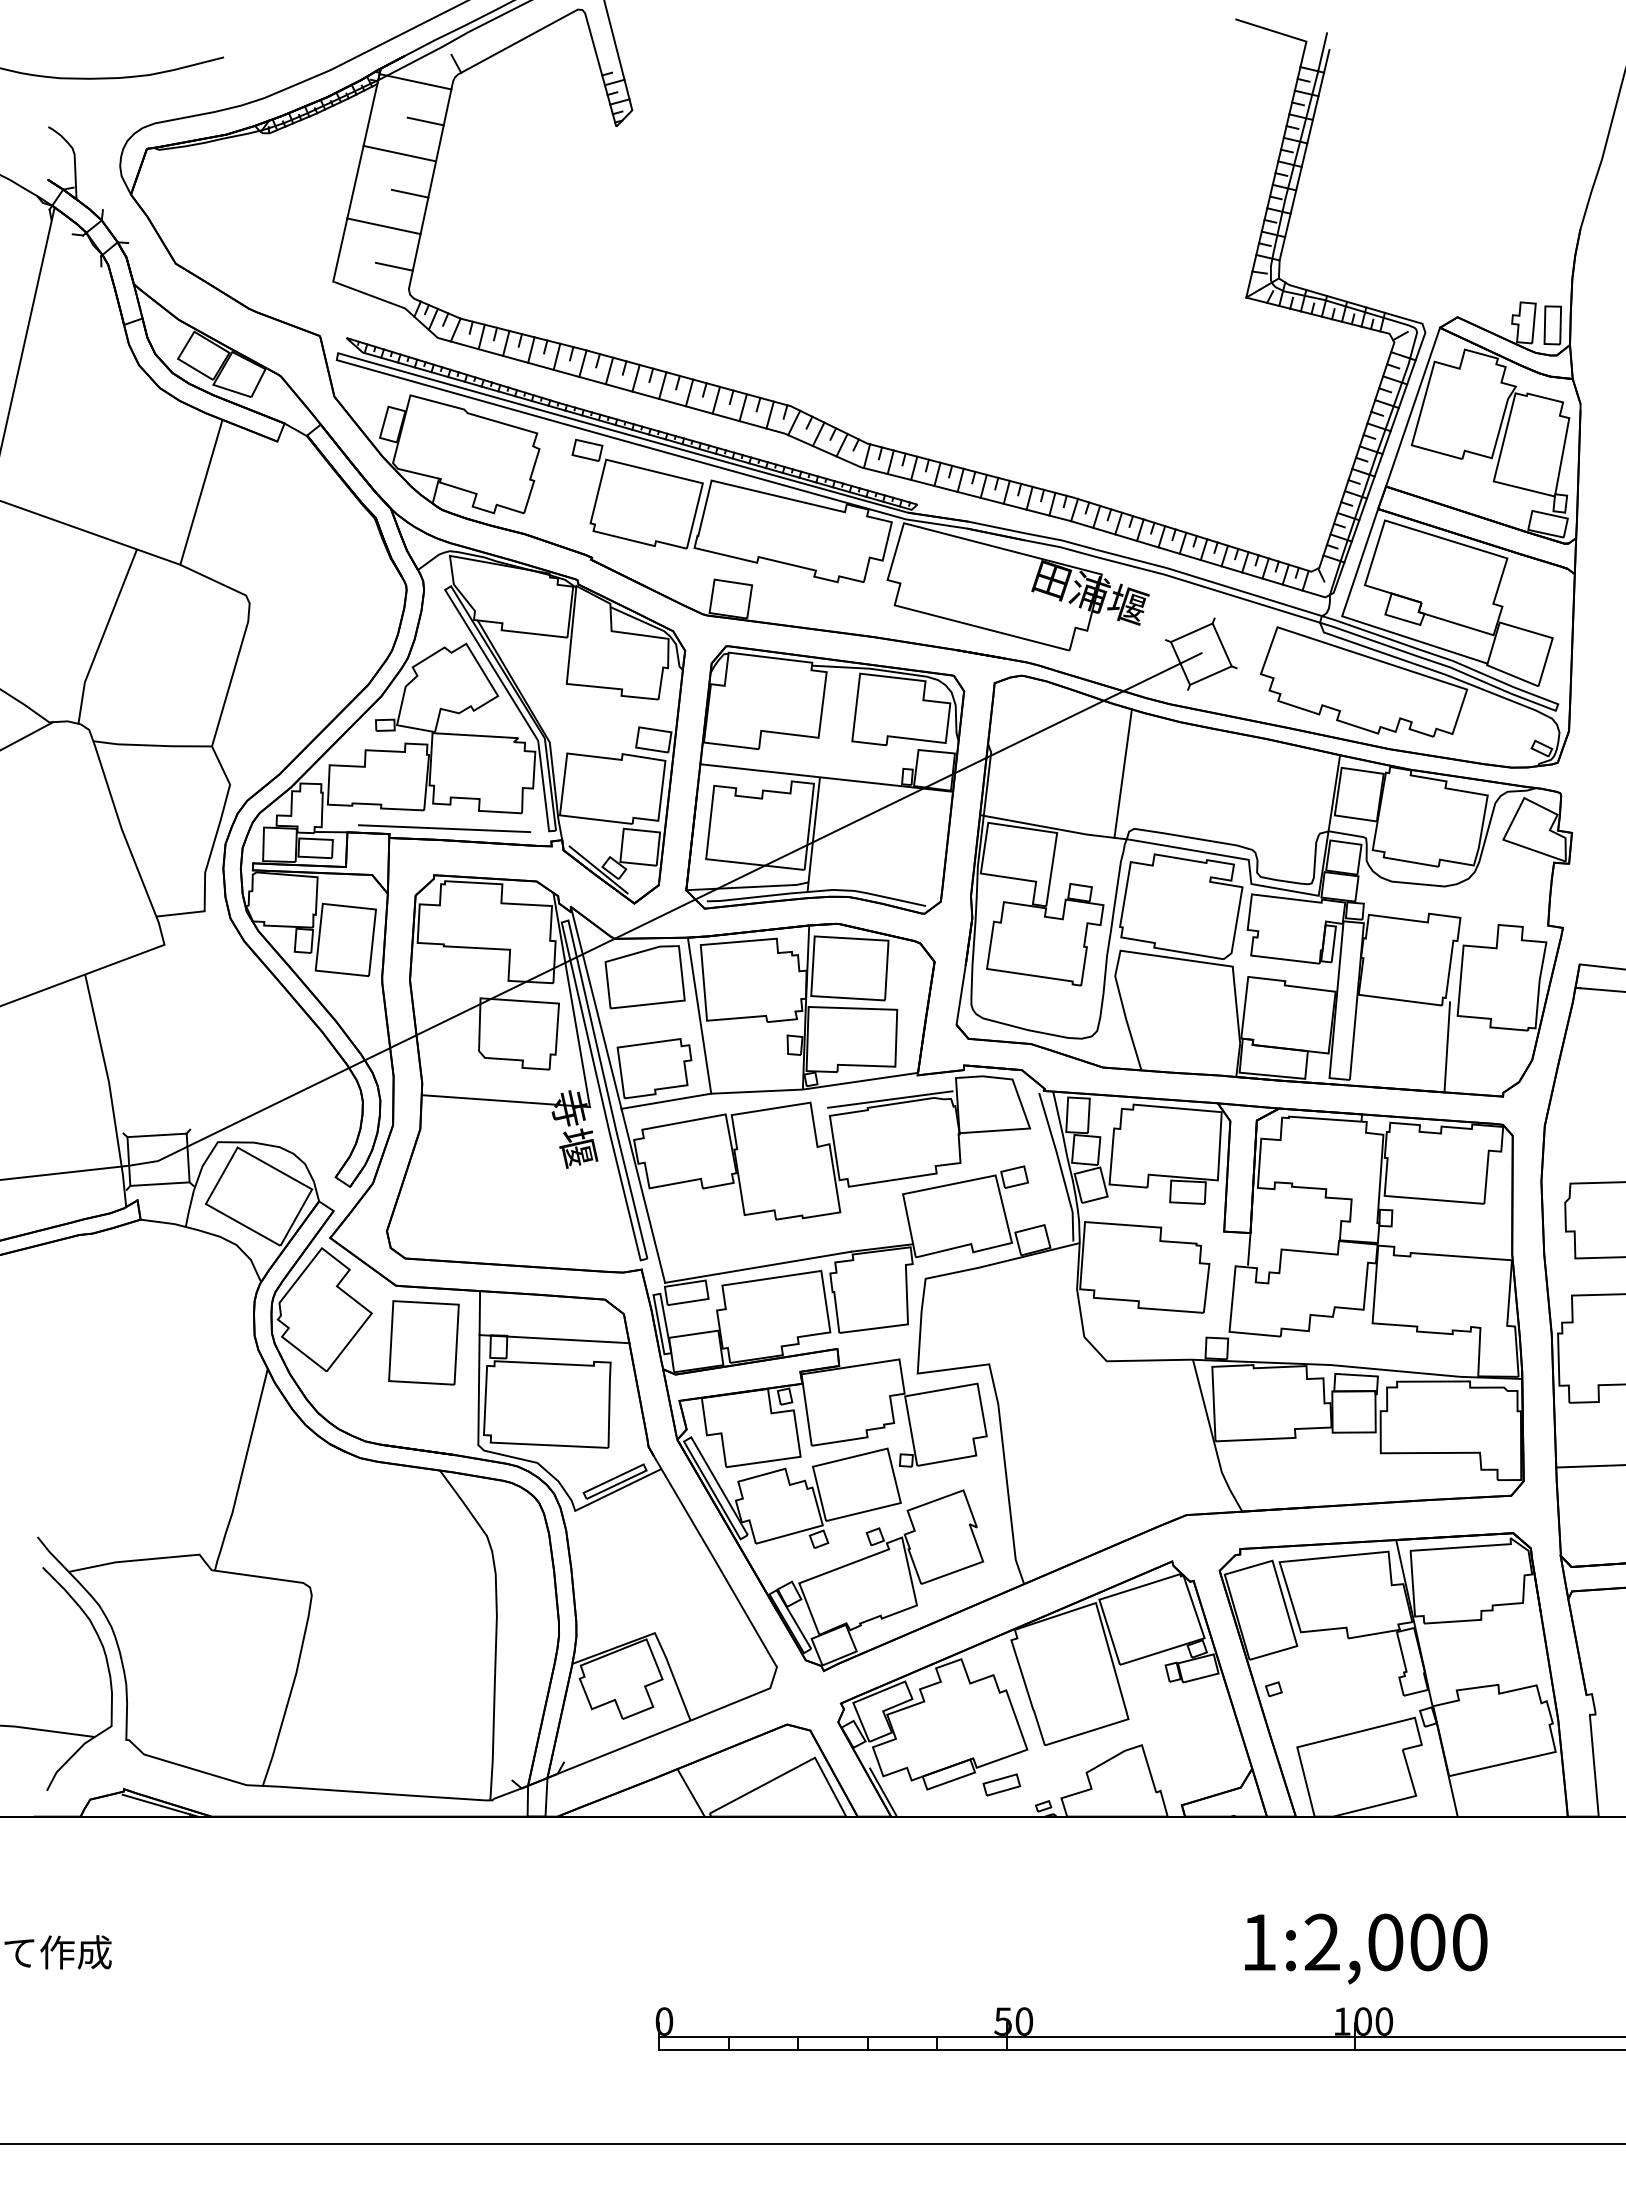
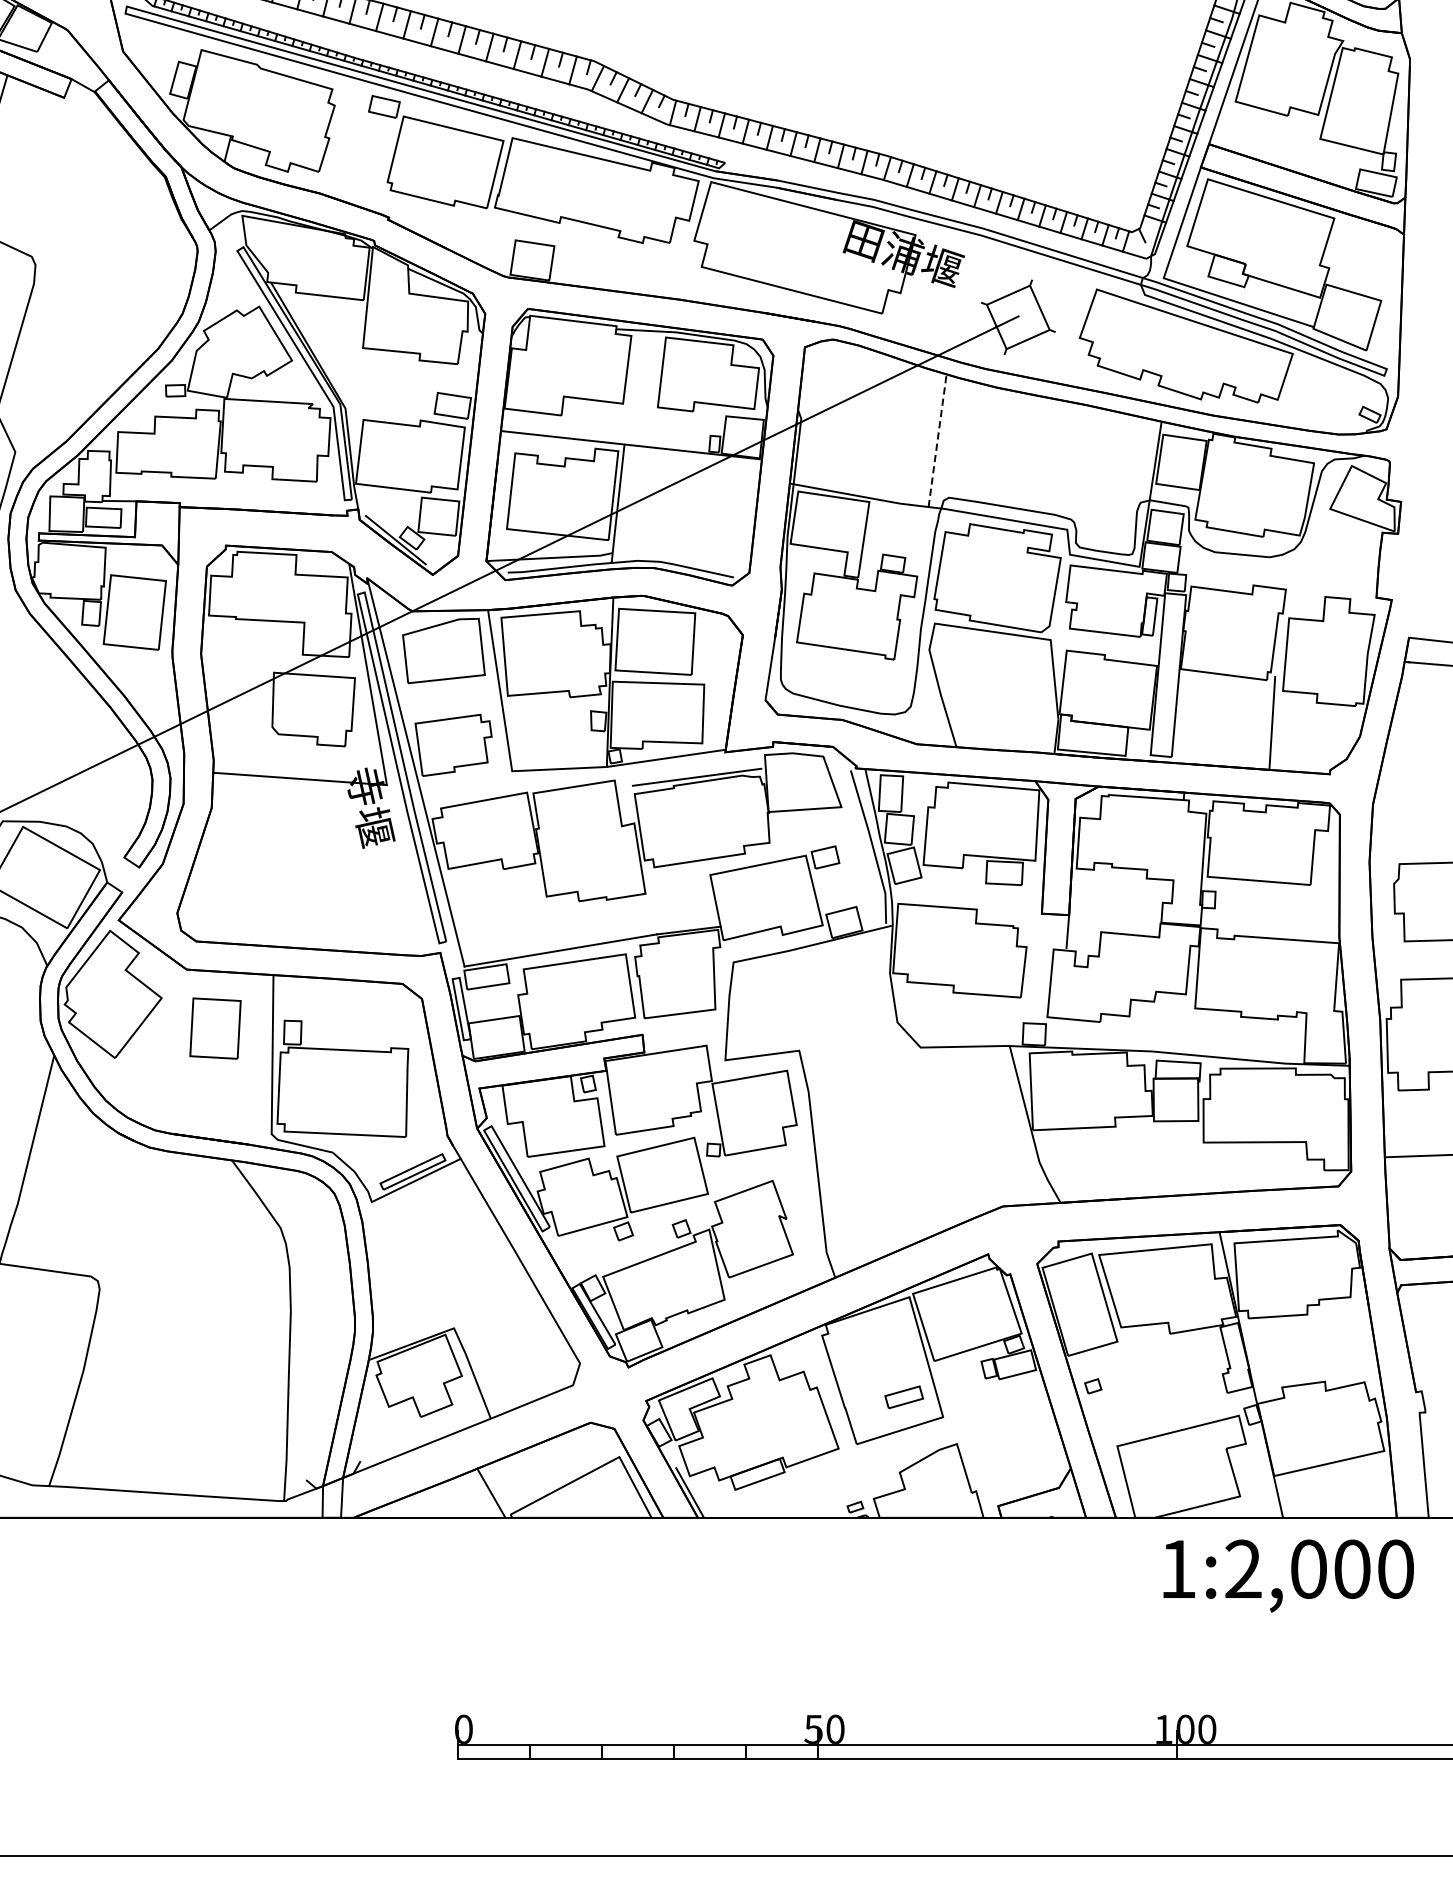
line: (1123, 773) -> (937, 440), solid -> dashed
line: (444, 828) -> (236, 497), removed
line: (666, 1100) -> (466, 778), removed
line: (554, 1339) -> (350, 1025), removed
part: (423, 1342) -> (215, 1028), size x0.7
part: (1001, 1784) -> (903, 1396), moved
text: (1366, 1948) -> (1289, 1575), moved

